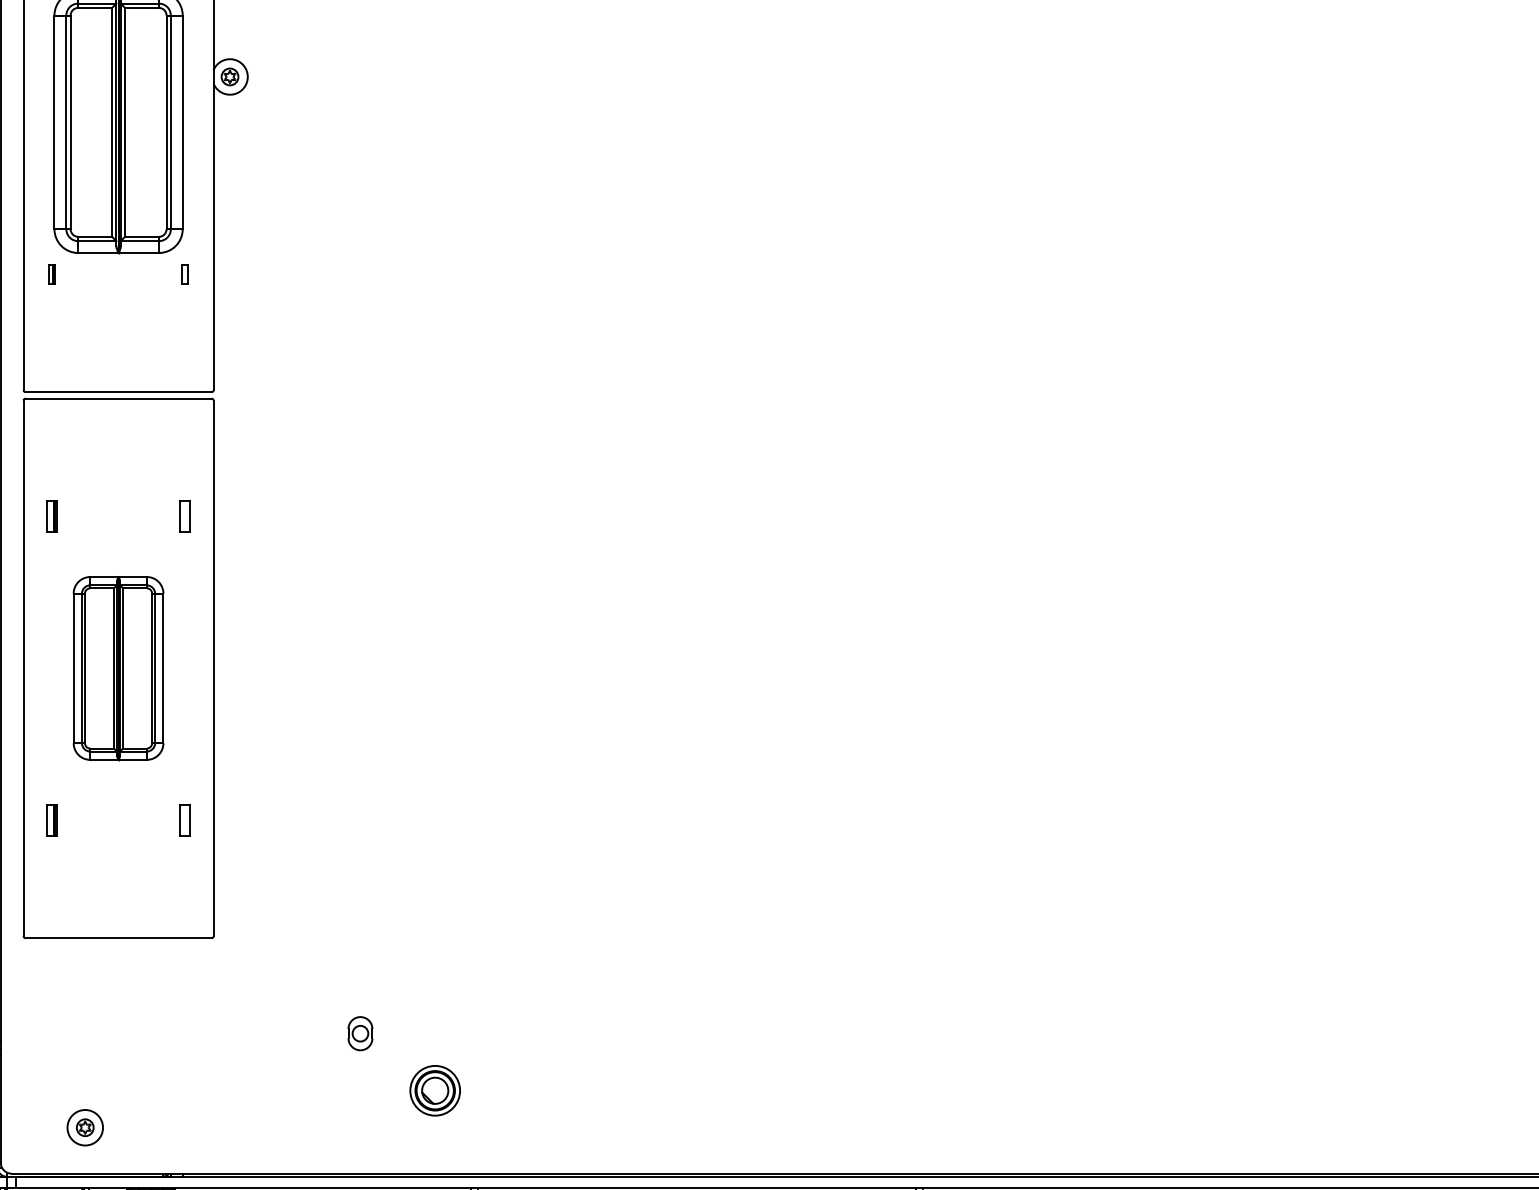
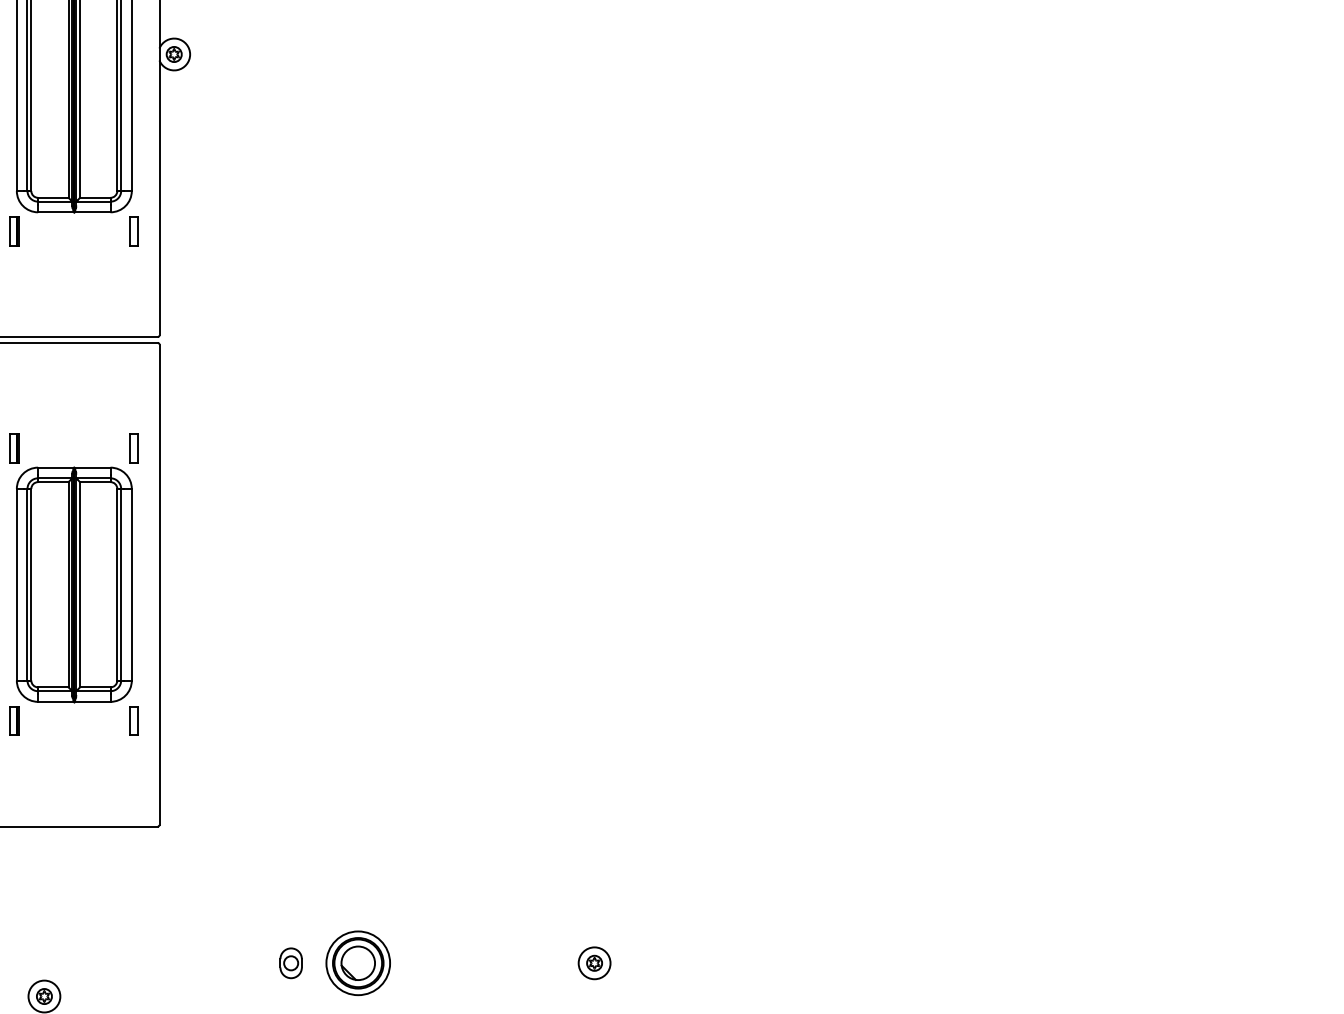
part: (51, 274) -> (14, 231), size x1.67
part: (184, 274) -> (133, 231), size x1.67
part: (118, 668) -> (74, 584), size x1.43
part: (360, 1033) -> (291, 963), moved
part: (434, 1090) -> (357, 963), size x1.43
part: (698, 1090) -> (594, 963), added

